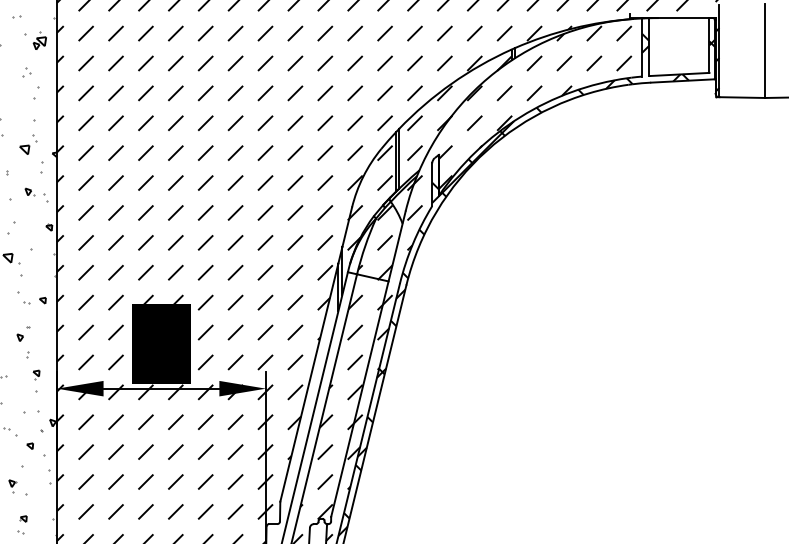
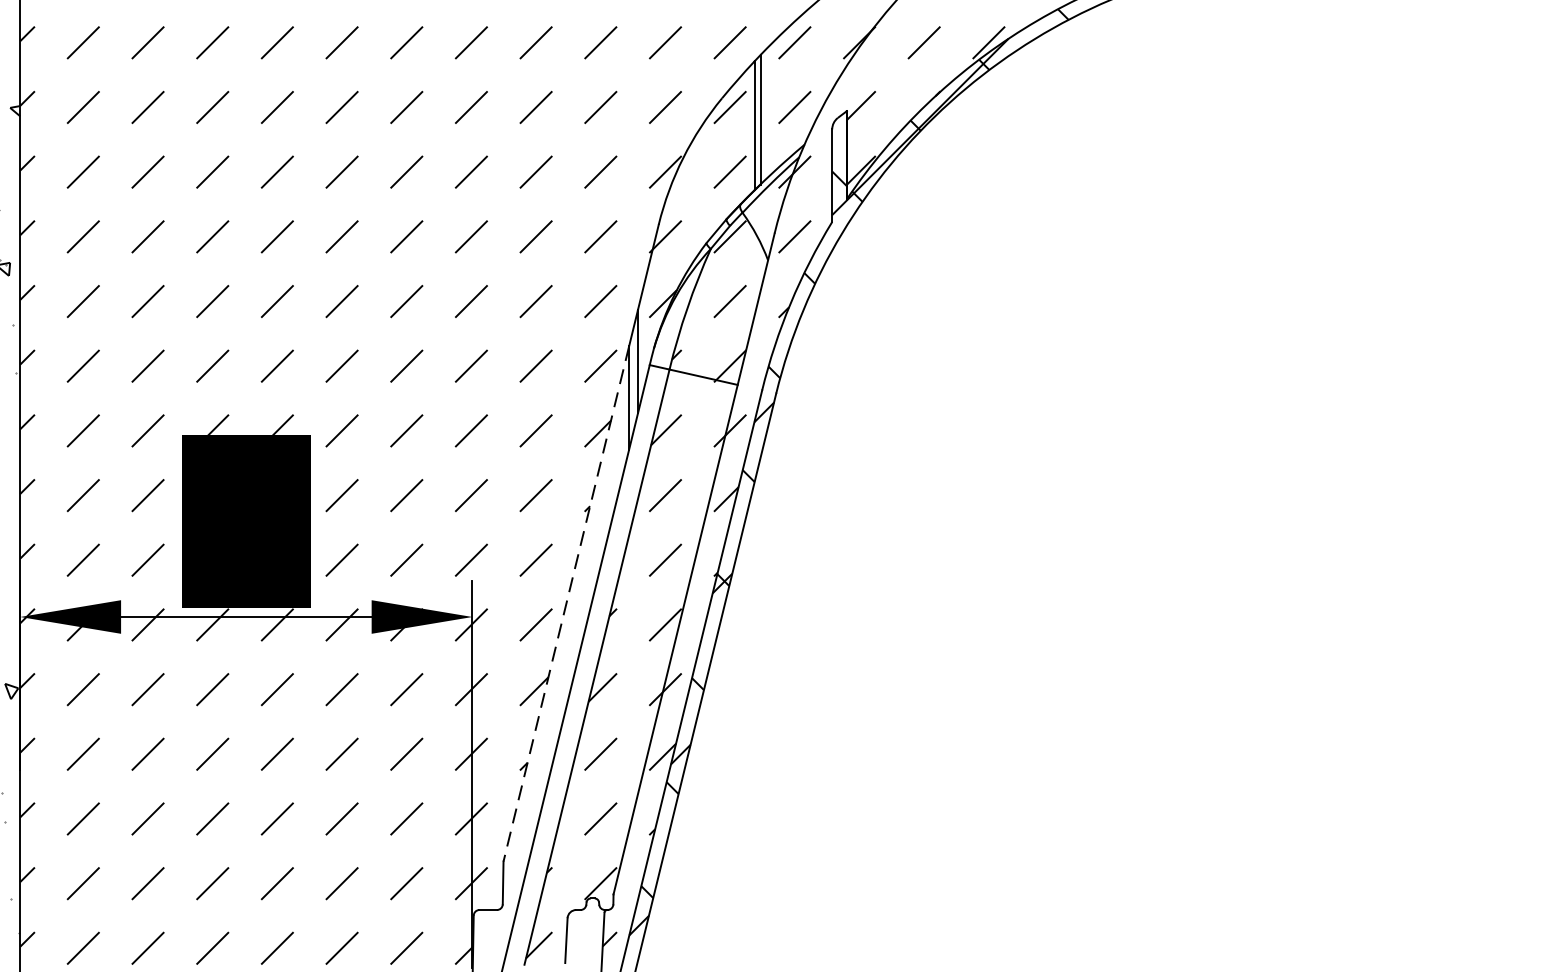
line: (309, 382) -> (566, 603), solid -> dashed

